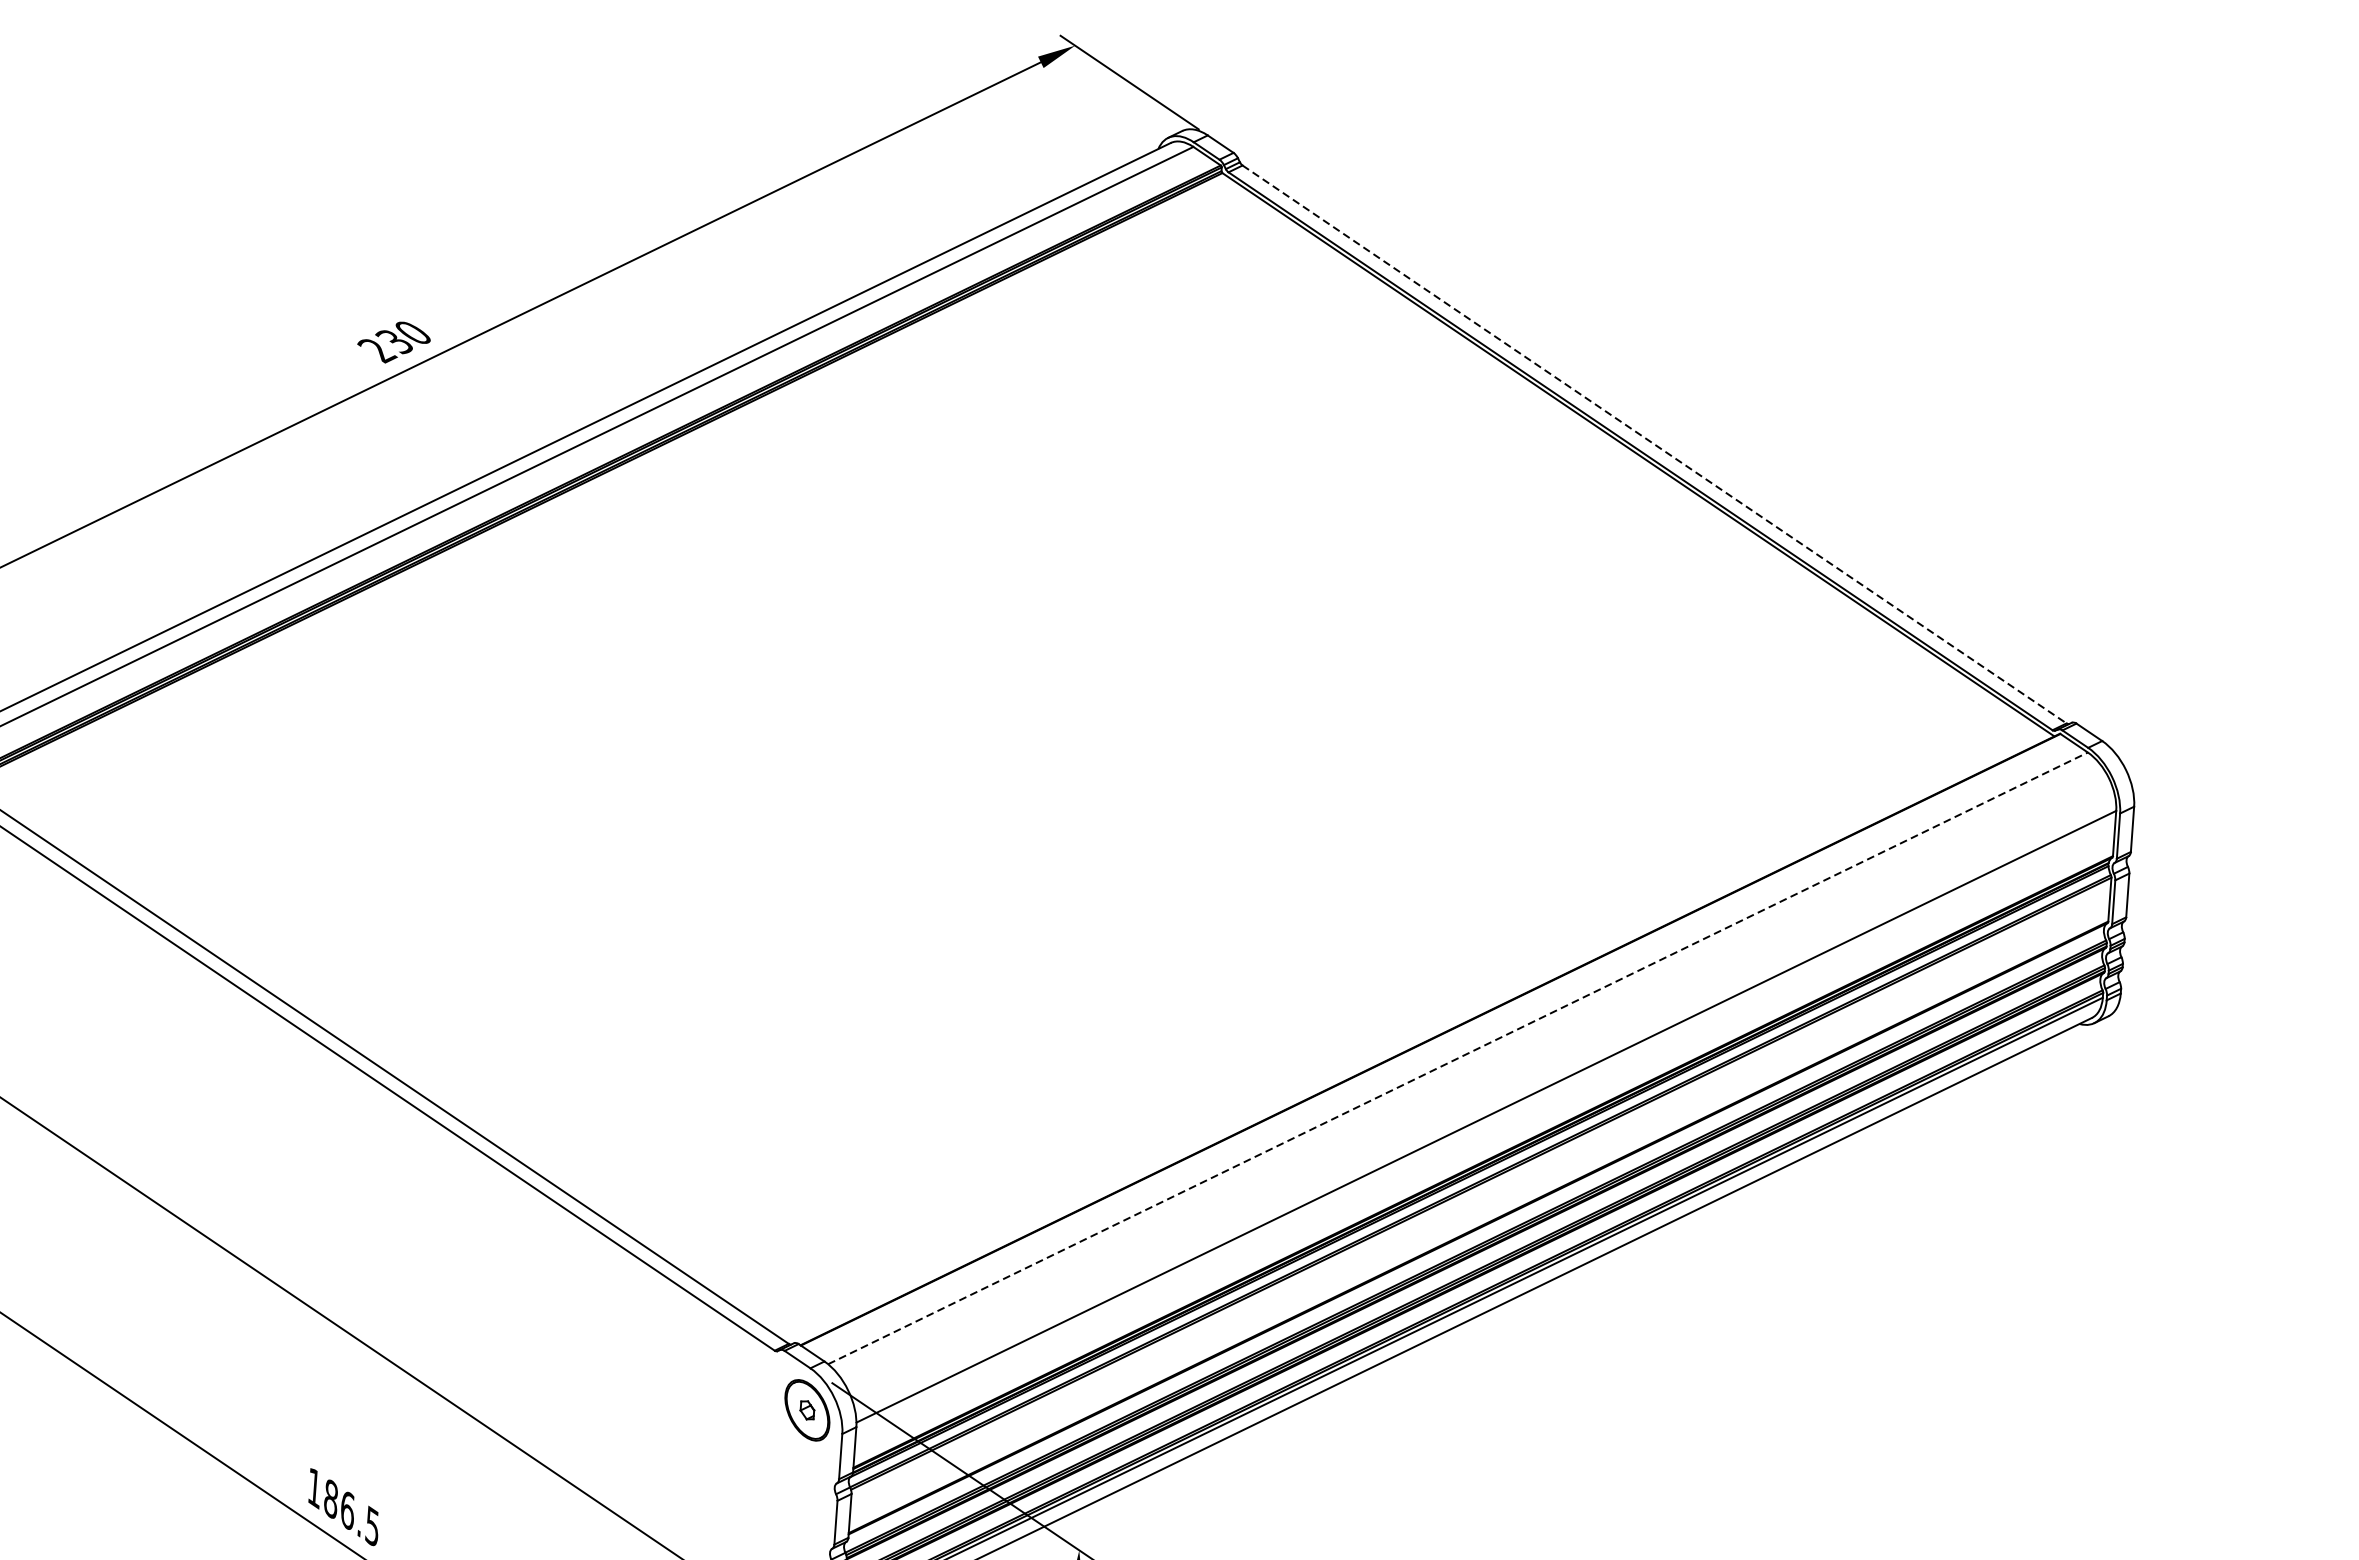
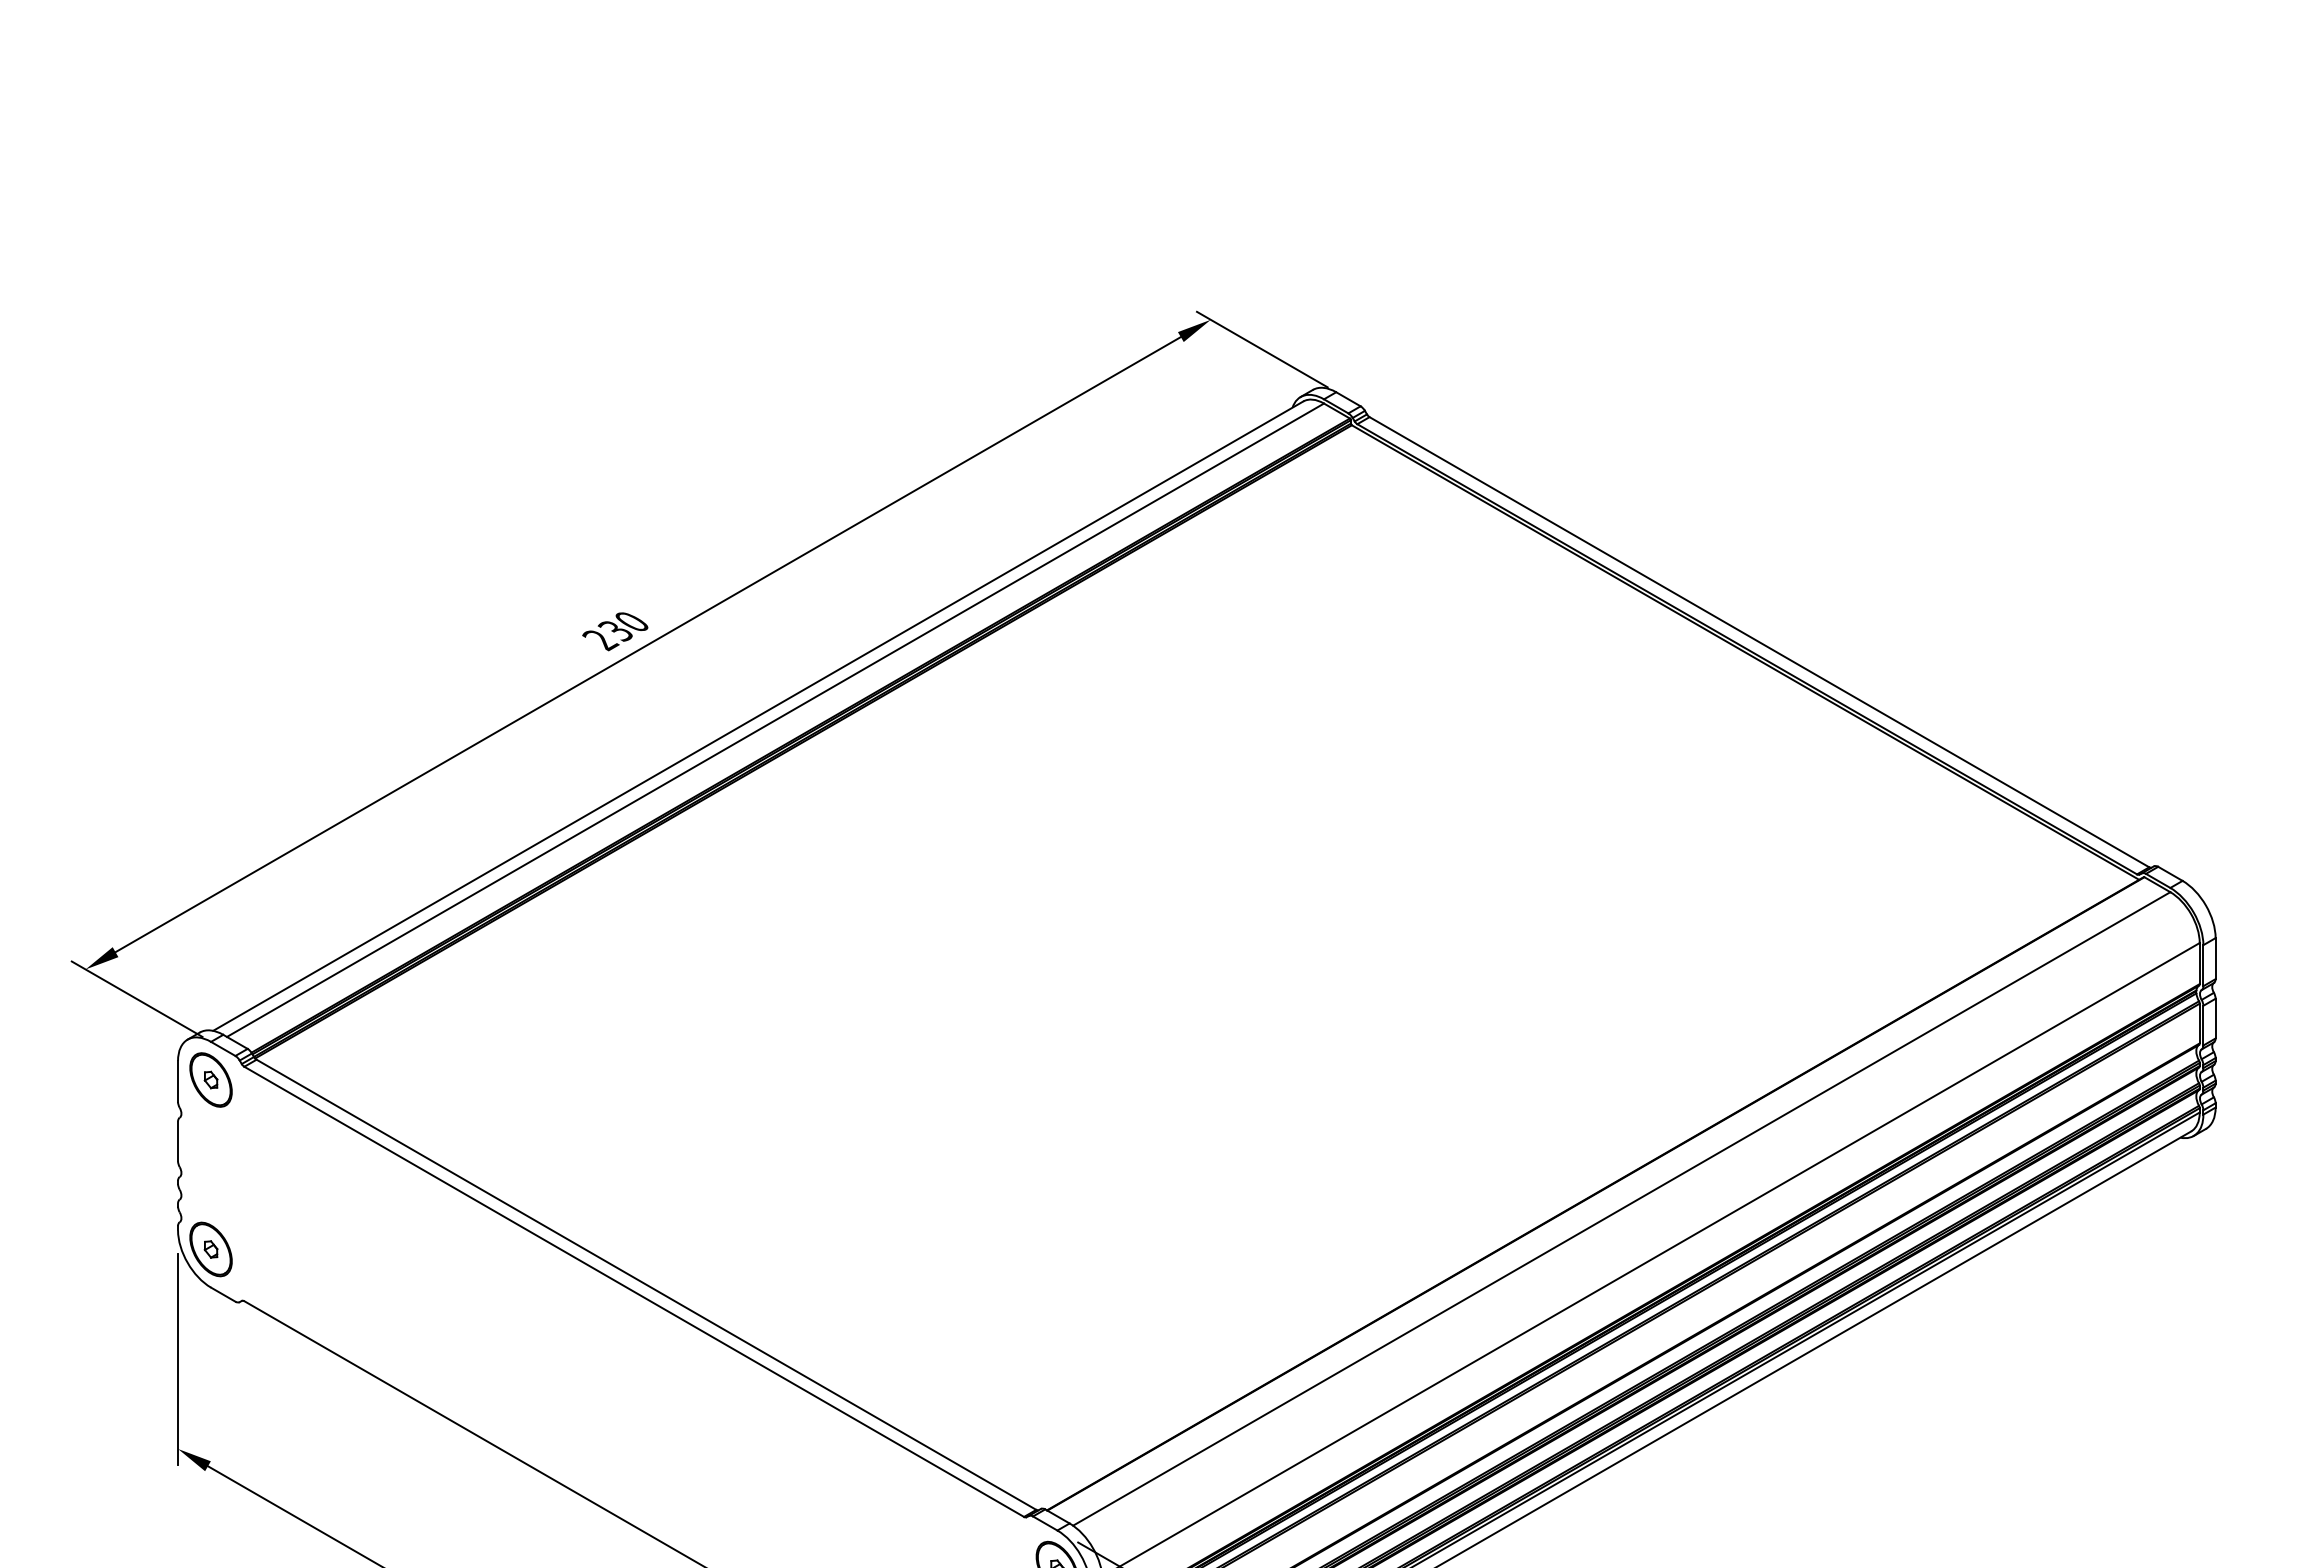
line: (1654, 444) -> (1759, 642), dashed -> solid
line: (1458, 1057) -> (1622, 1208), dashed -> solid

